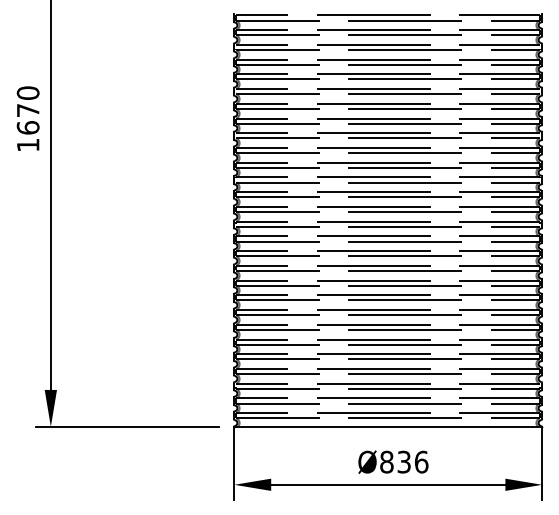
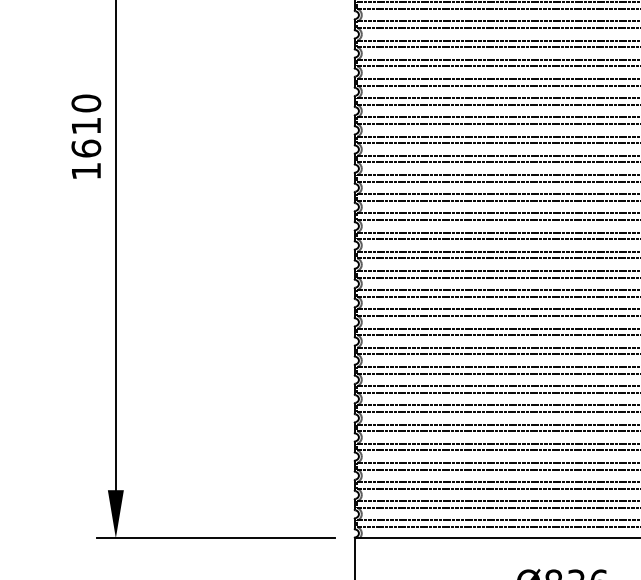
text: (28, 110) -> (86, 126), 1670 -> 1610

